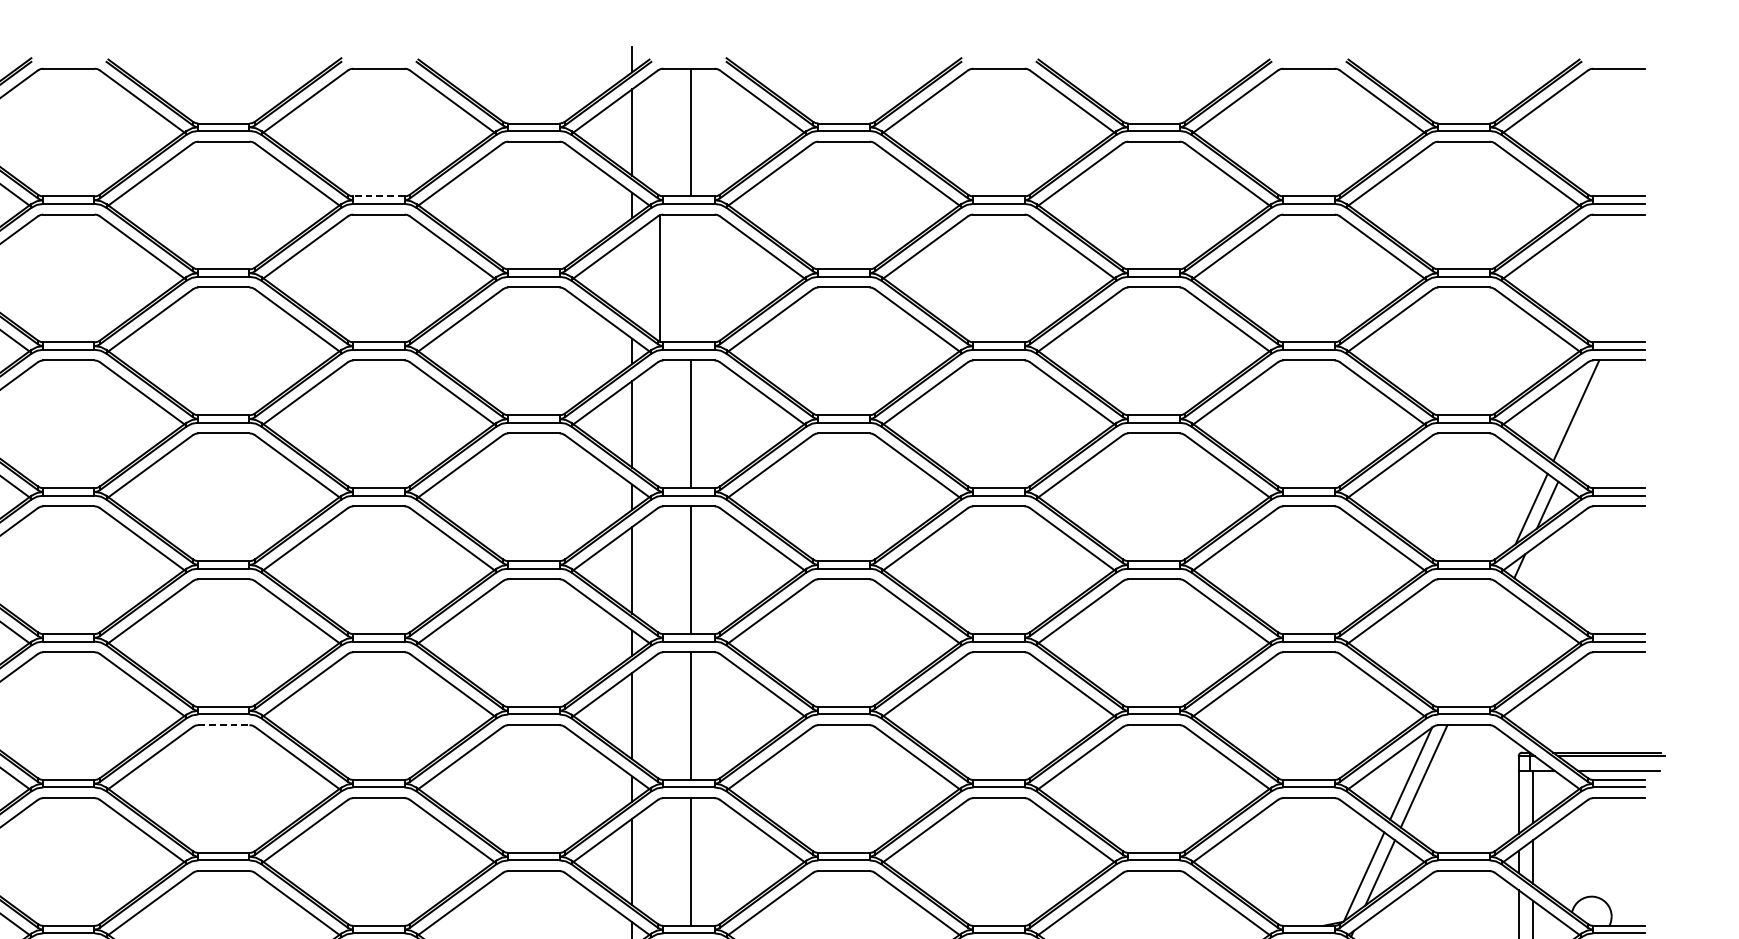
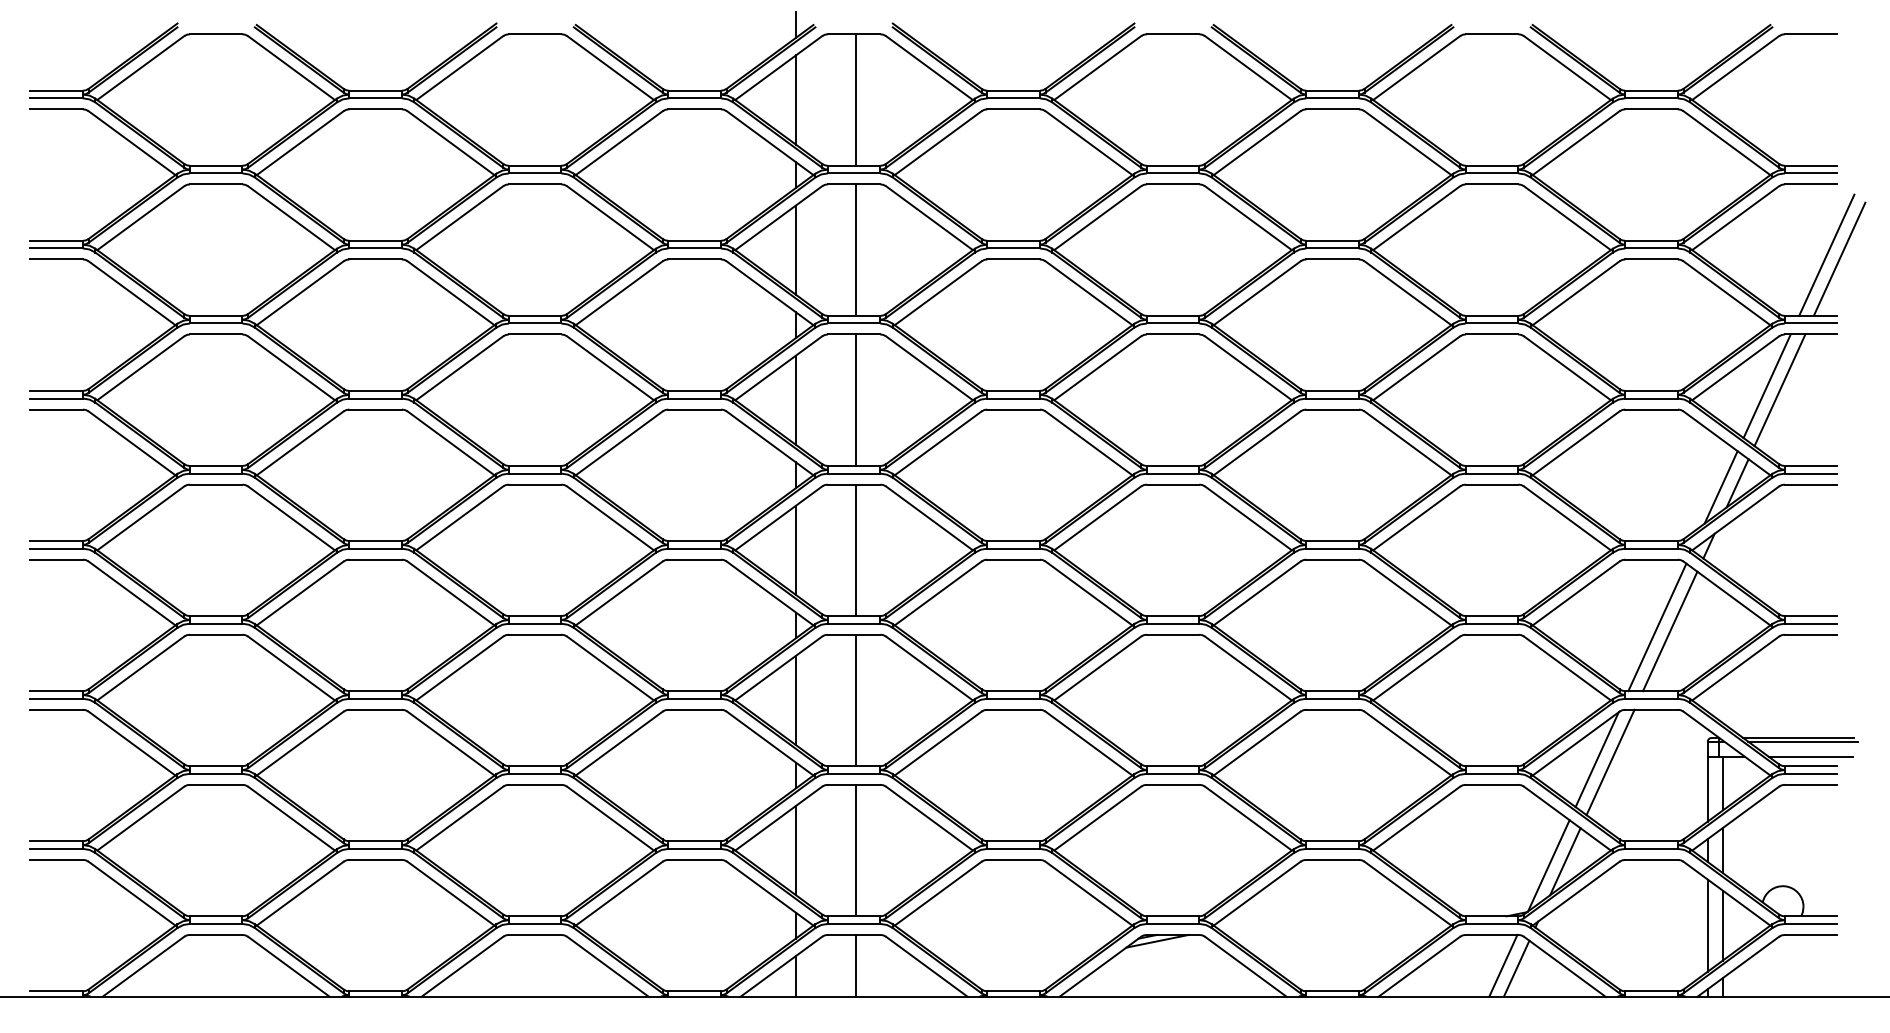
line: (378, 196) -> (534, 165), dashed -> solid
line: (632, 277) -> (795, 249), added
line: (659, 277) -> (855, 249), moved
line: (1634, 282) -> (1826, 254), added
line: (1646, 286) -> (1839, 258), added
line: (1588, 414) -> (1779, 390), added
line: (1469, 645) -> (1657, 627), added
line: (1482, 649) -> (1670, 631), added
line: (224, 724) -> (376, 709), dashed -> solid

